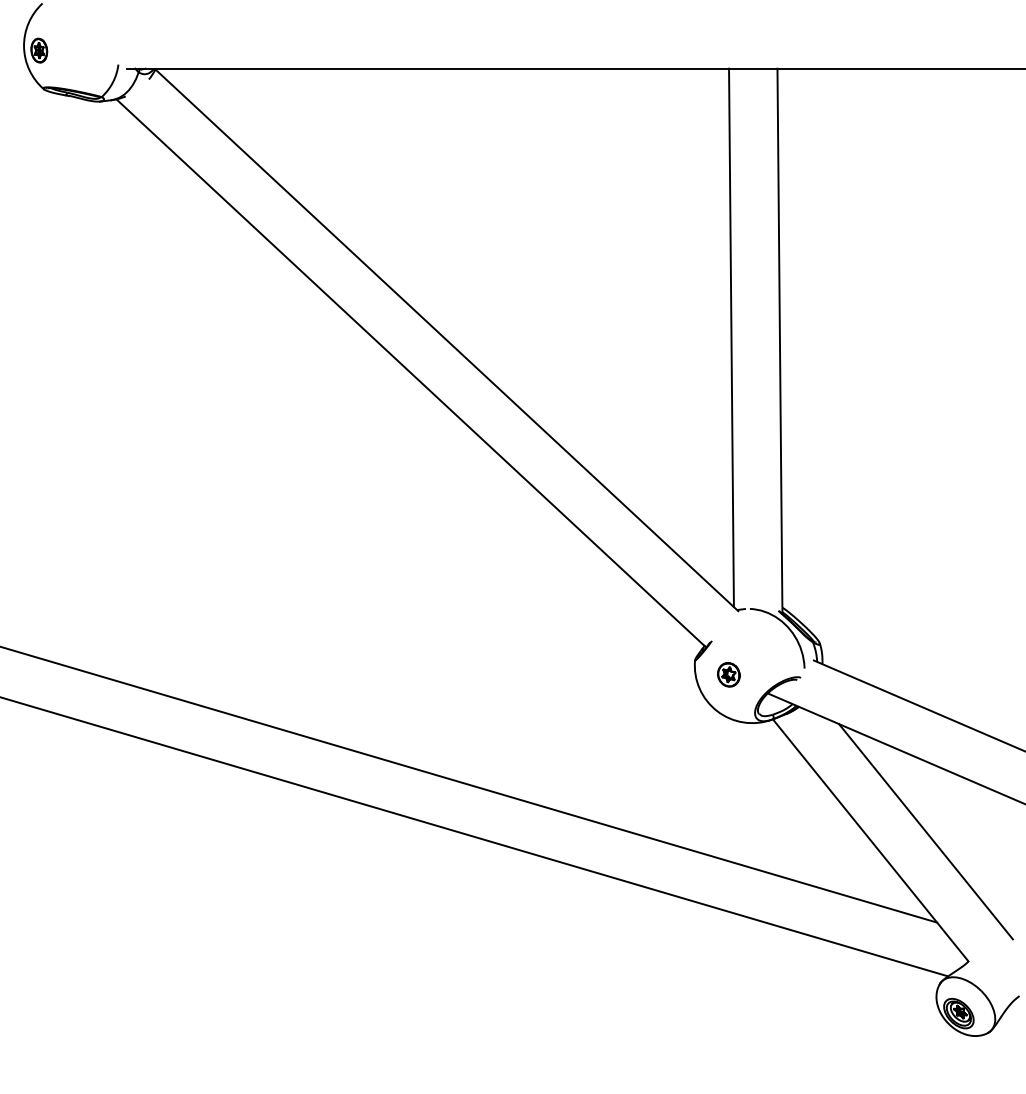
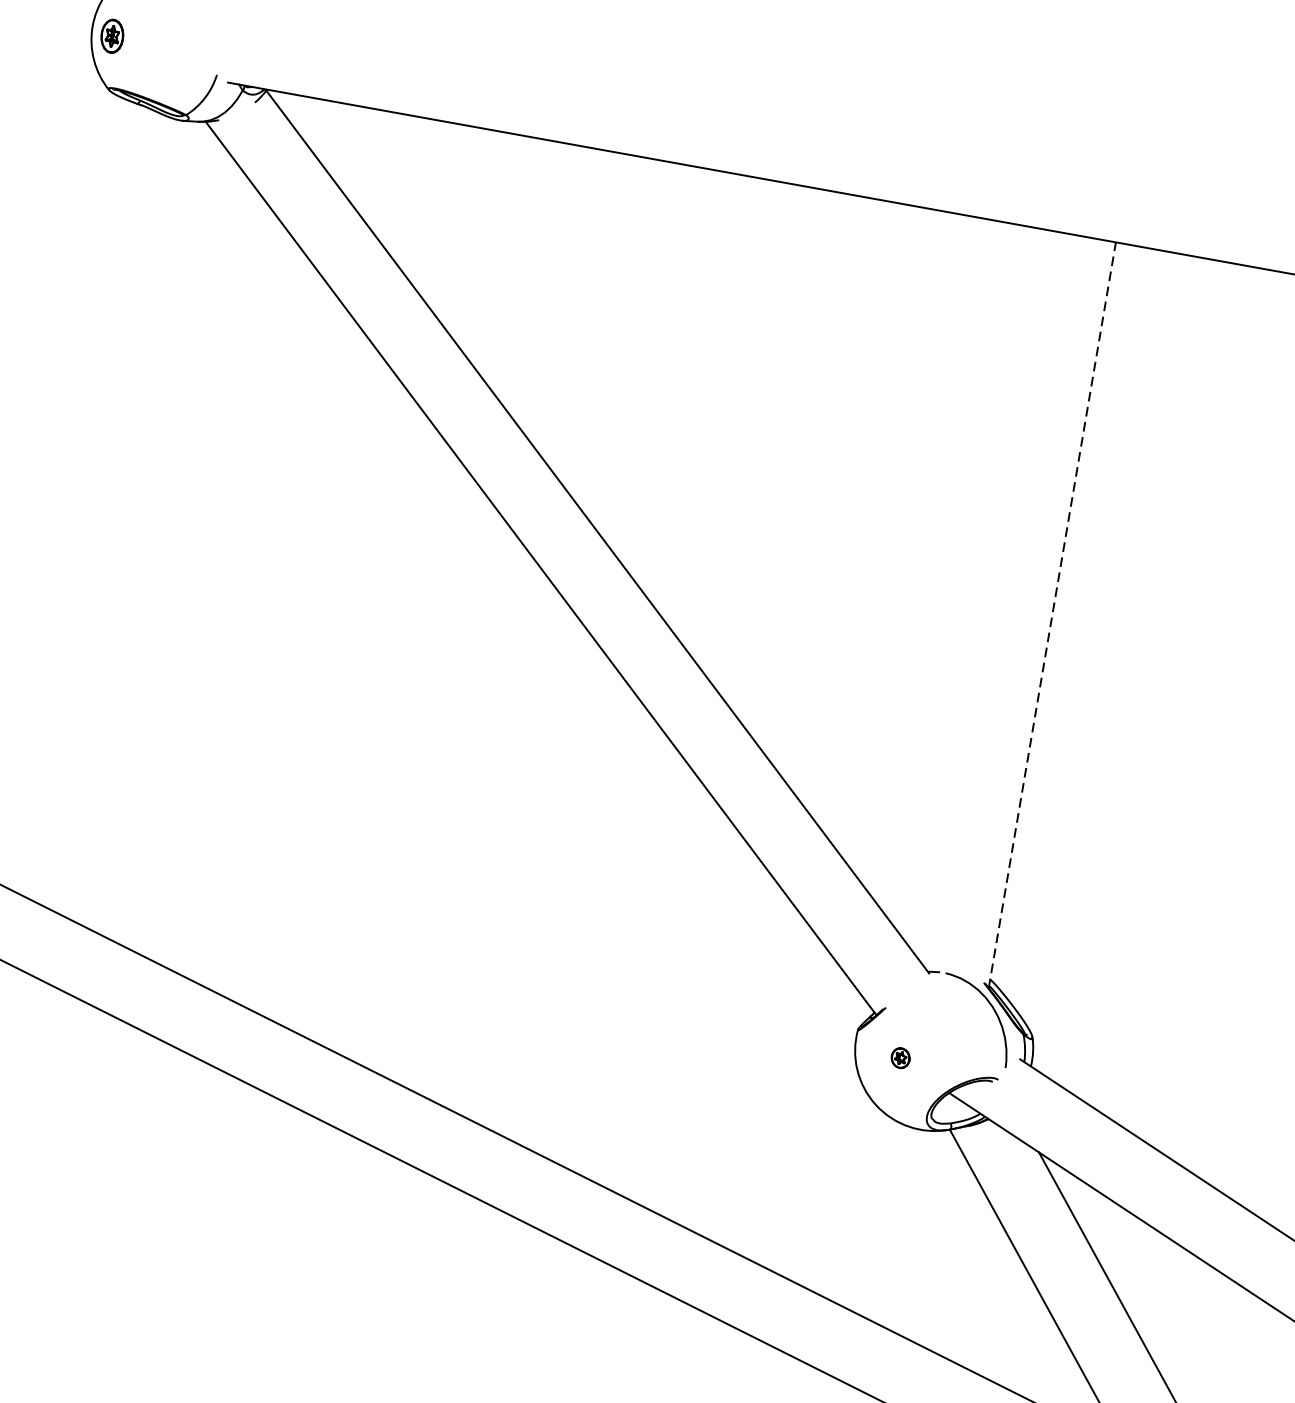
line: (731, 337) -> (987, 598), removed
line: (779, 341) -> (1051, 615), solid -> dashed
part: (728, 674) -> (900, 1057), size x0.6

